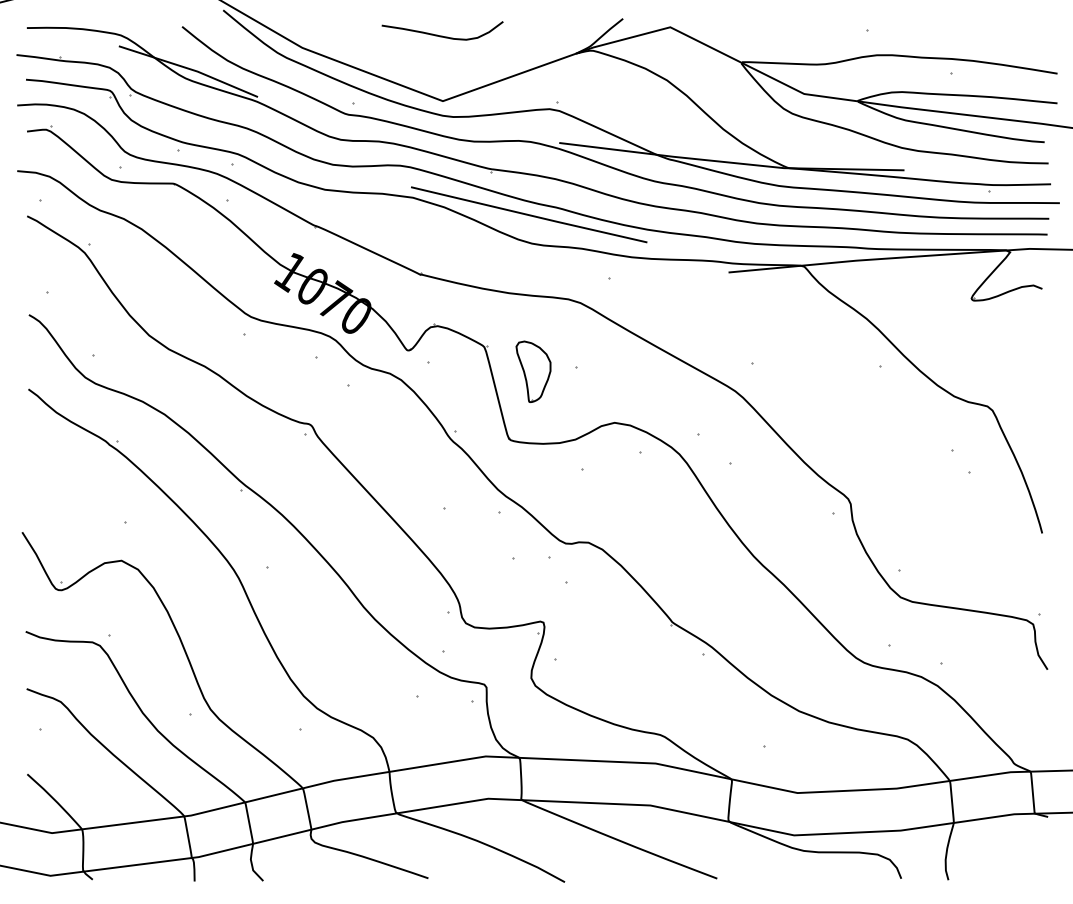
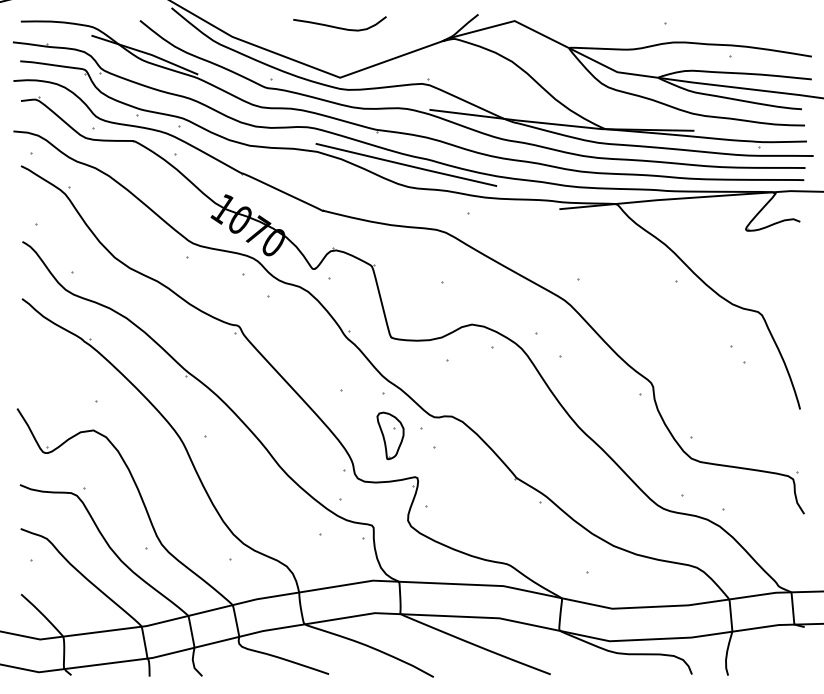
part: (533, 371) -> (390, 435), moved

